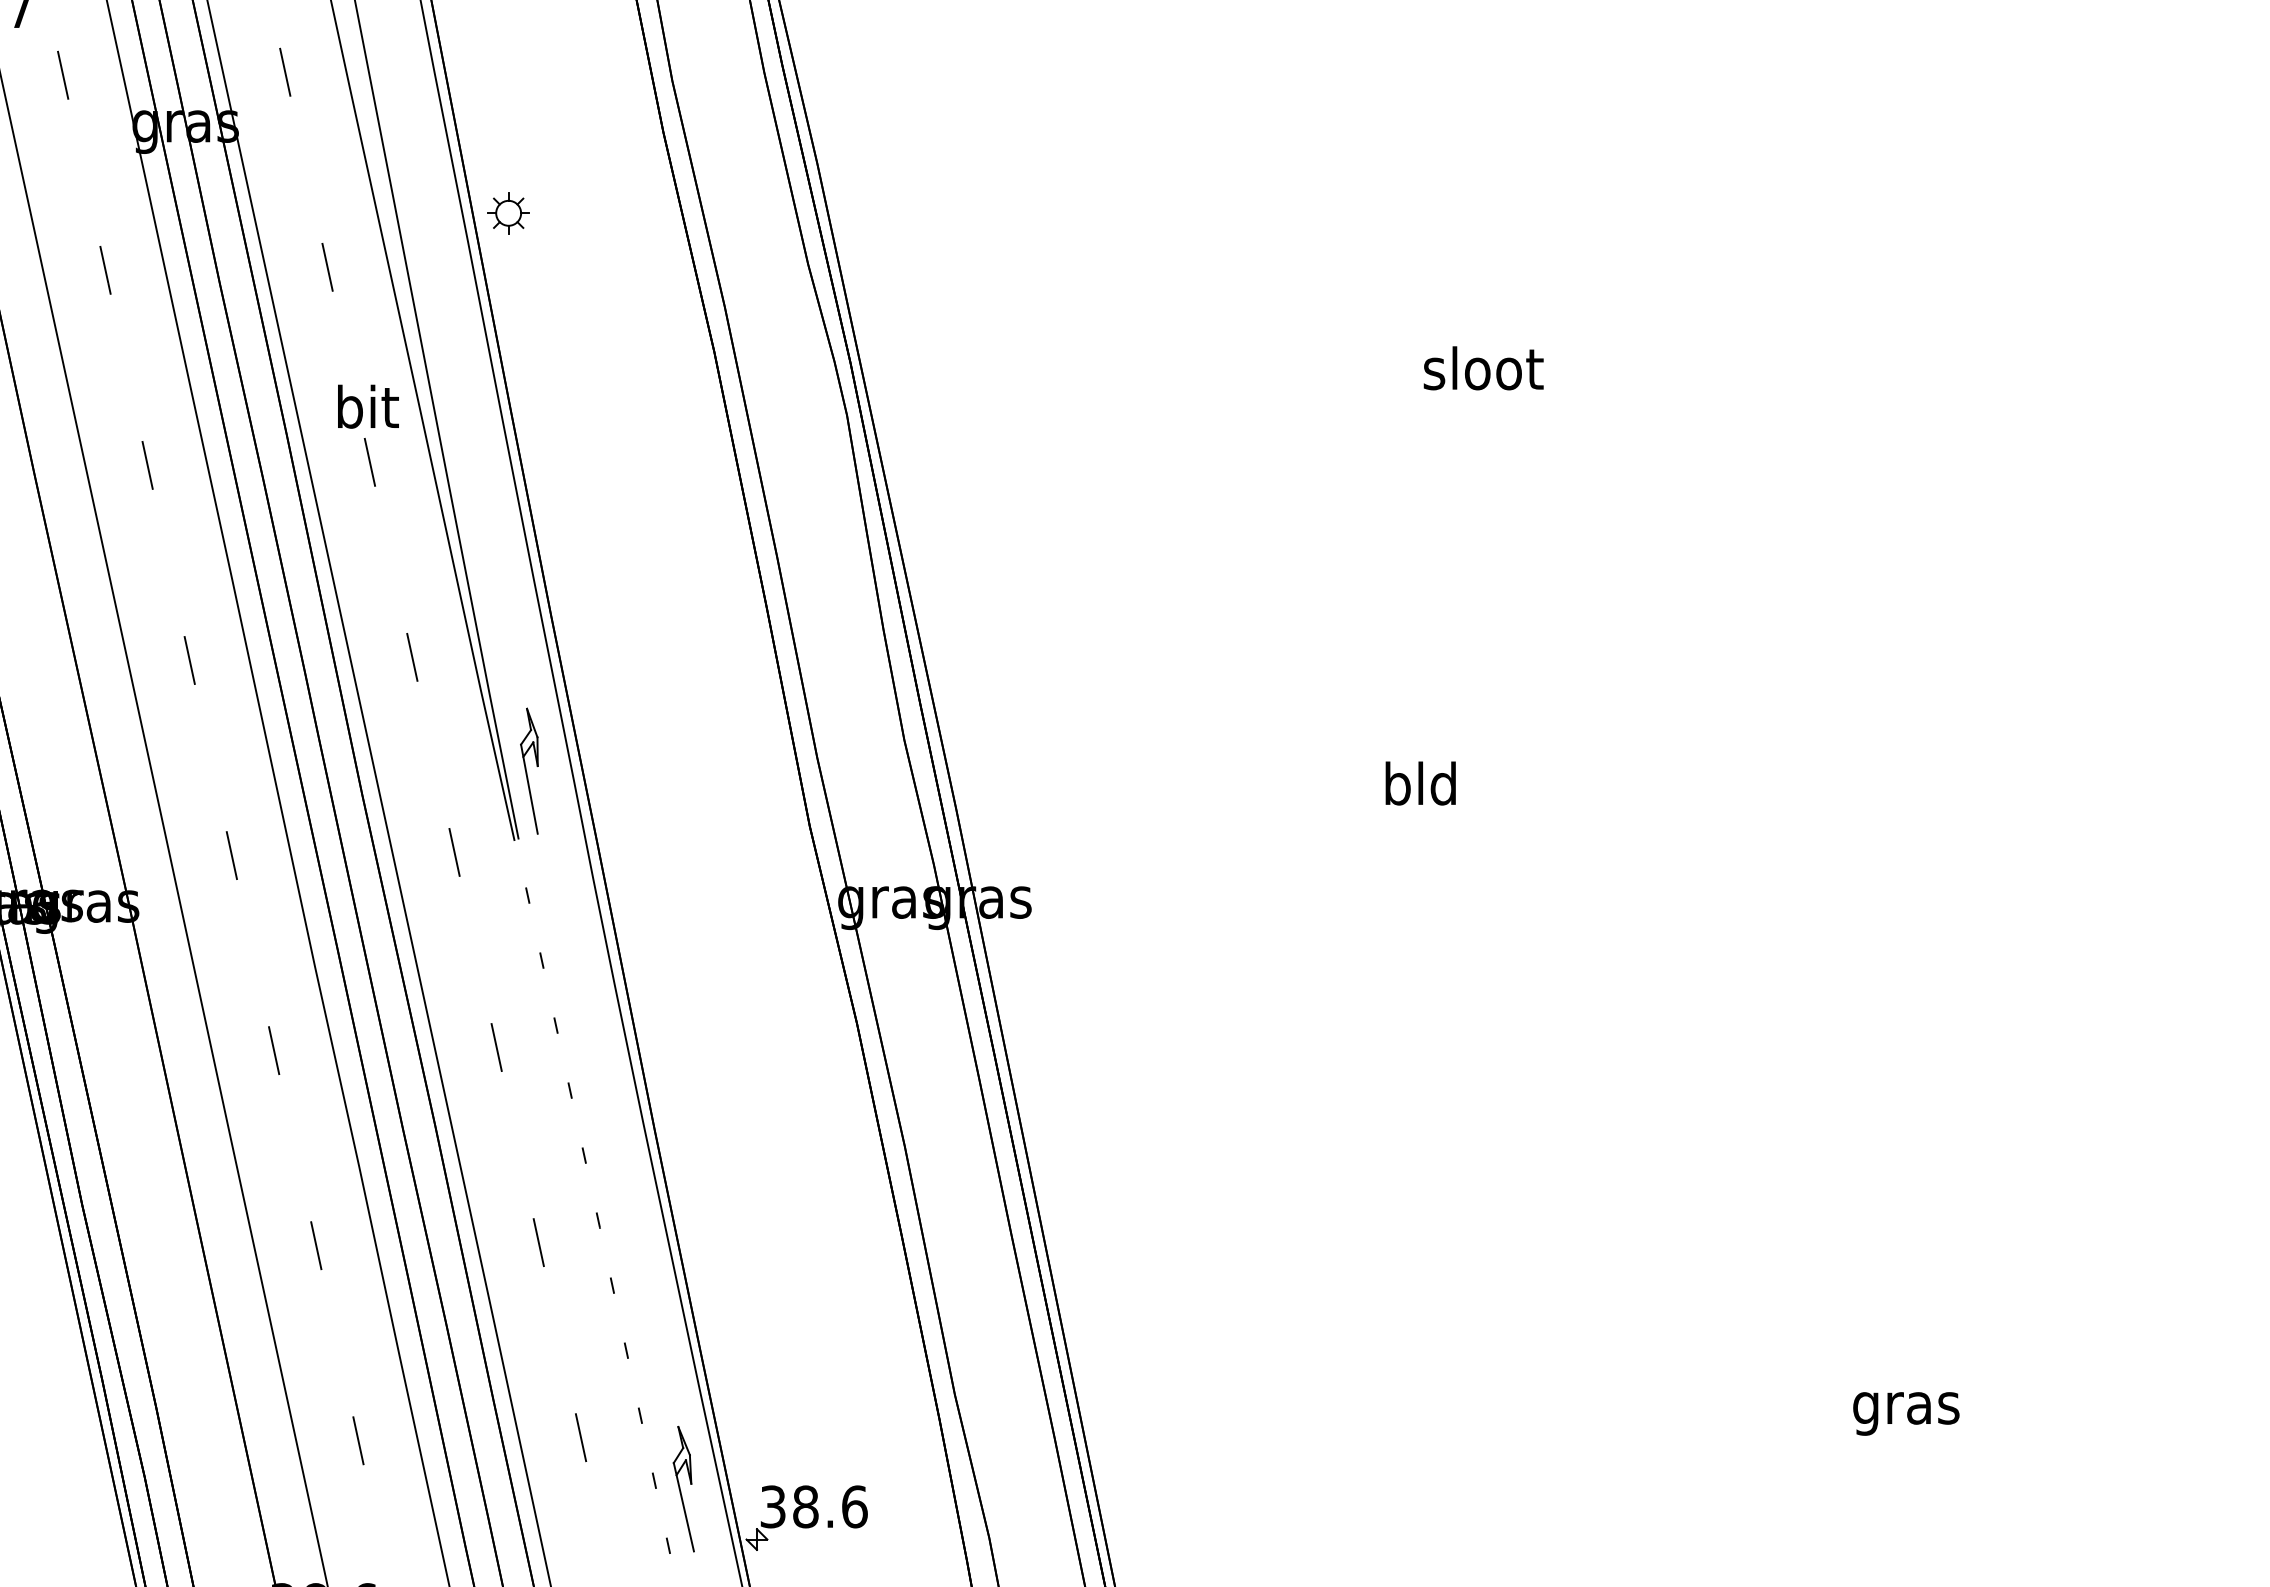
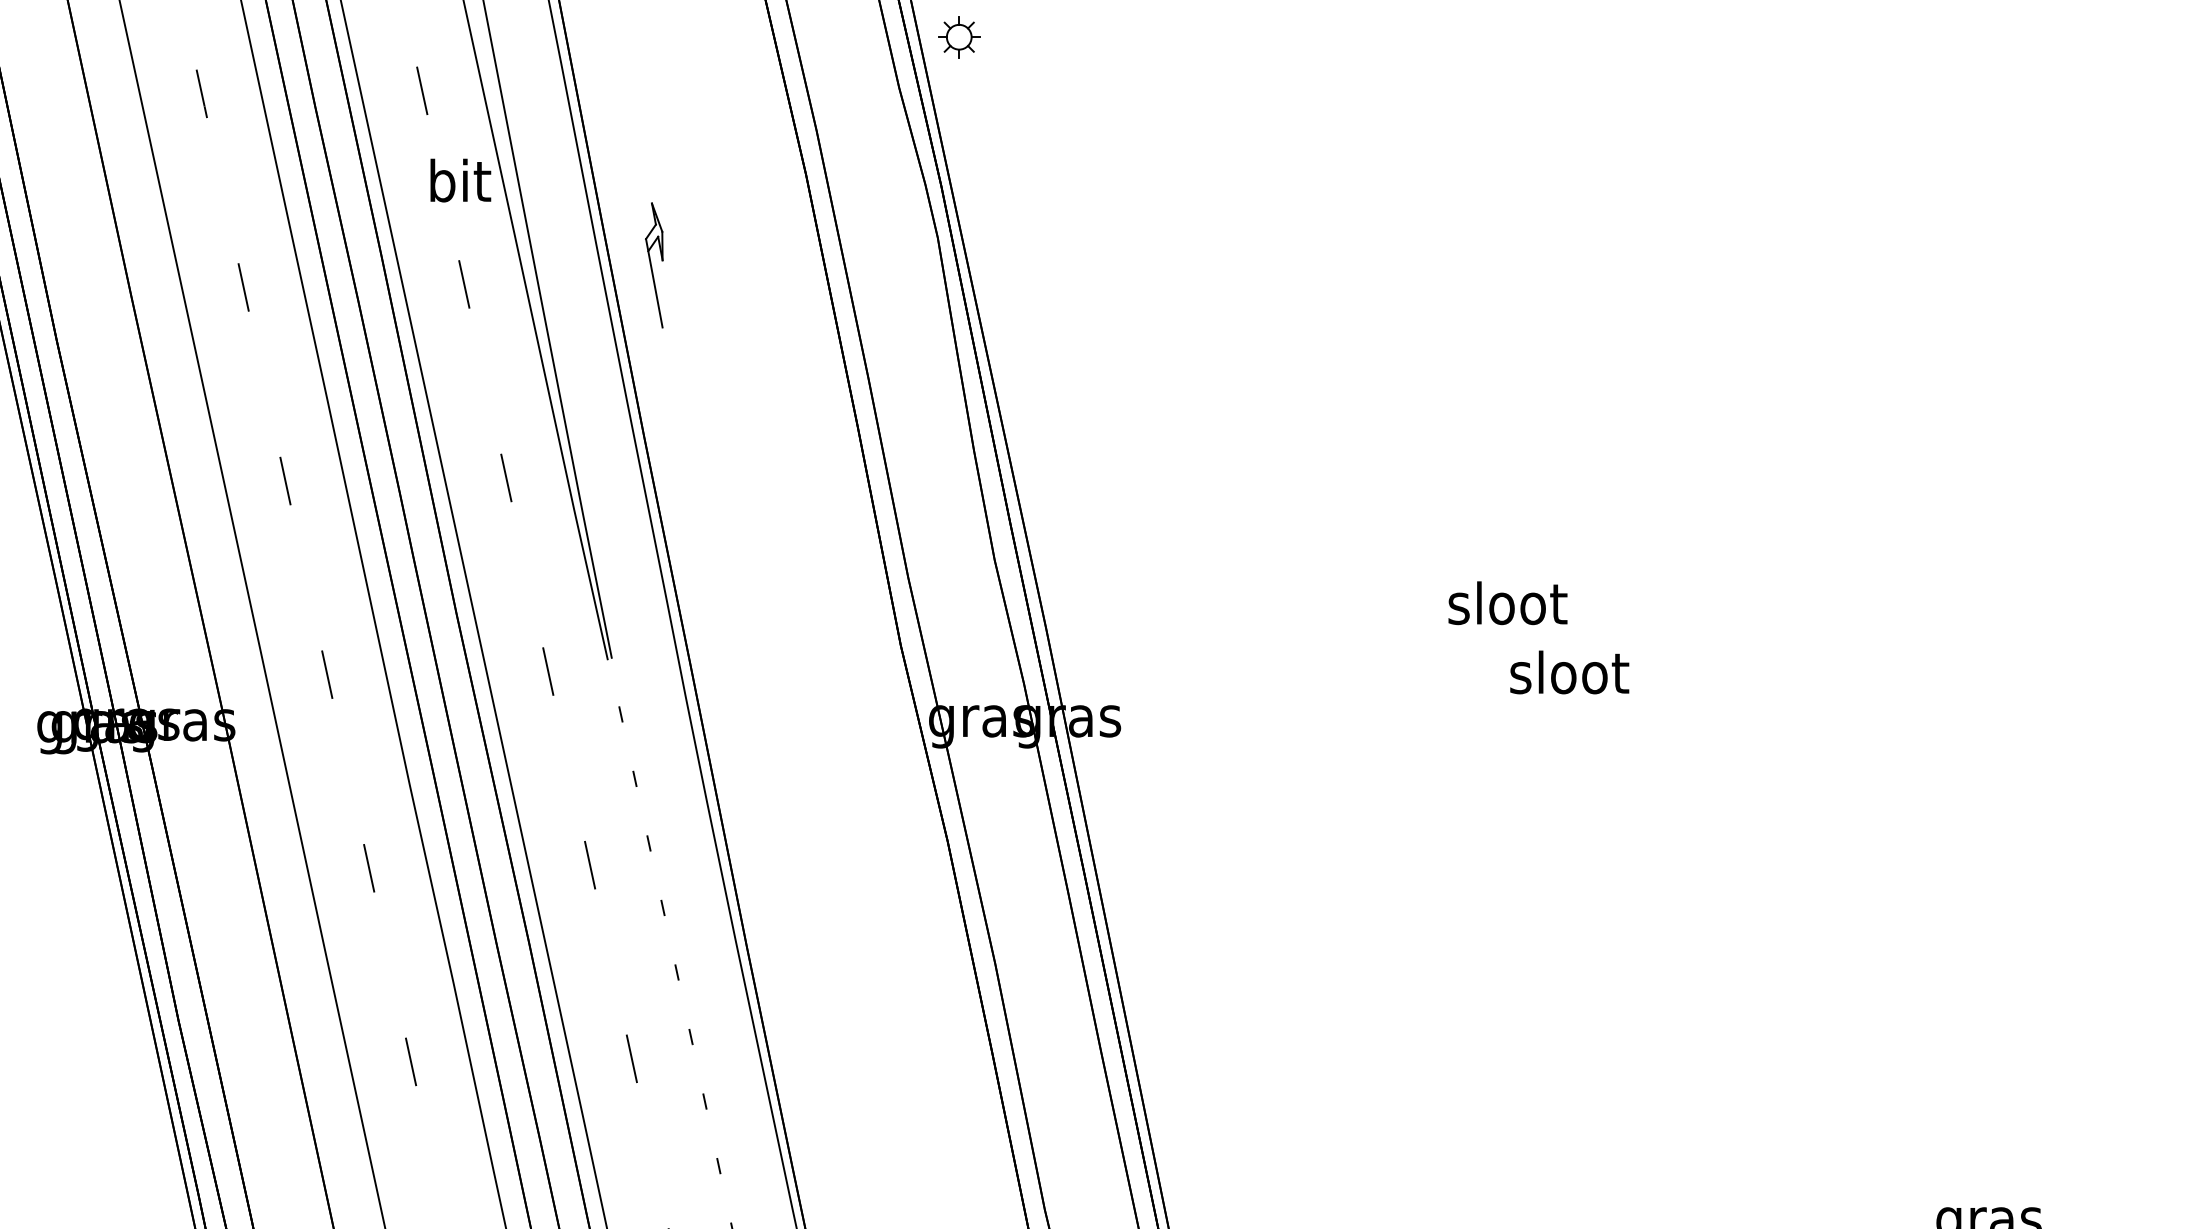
part: (508, 213) -> (959, 37), moved
text: (1483, 368) -> (1569, 672), moved
text: (368, 406) -> (460, 180), moved
part: (529, 770) -> (654, 264), moved
text: (1421, 783) -> (1507, 603), bld -> sloot

